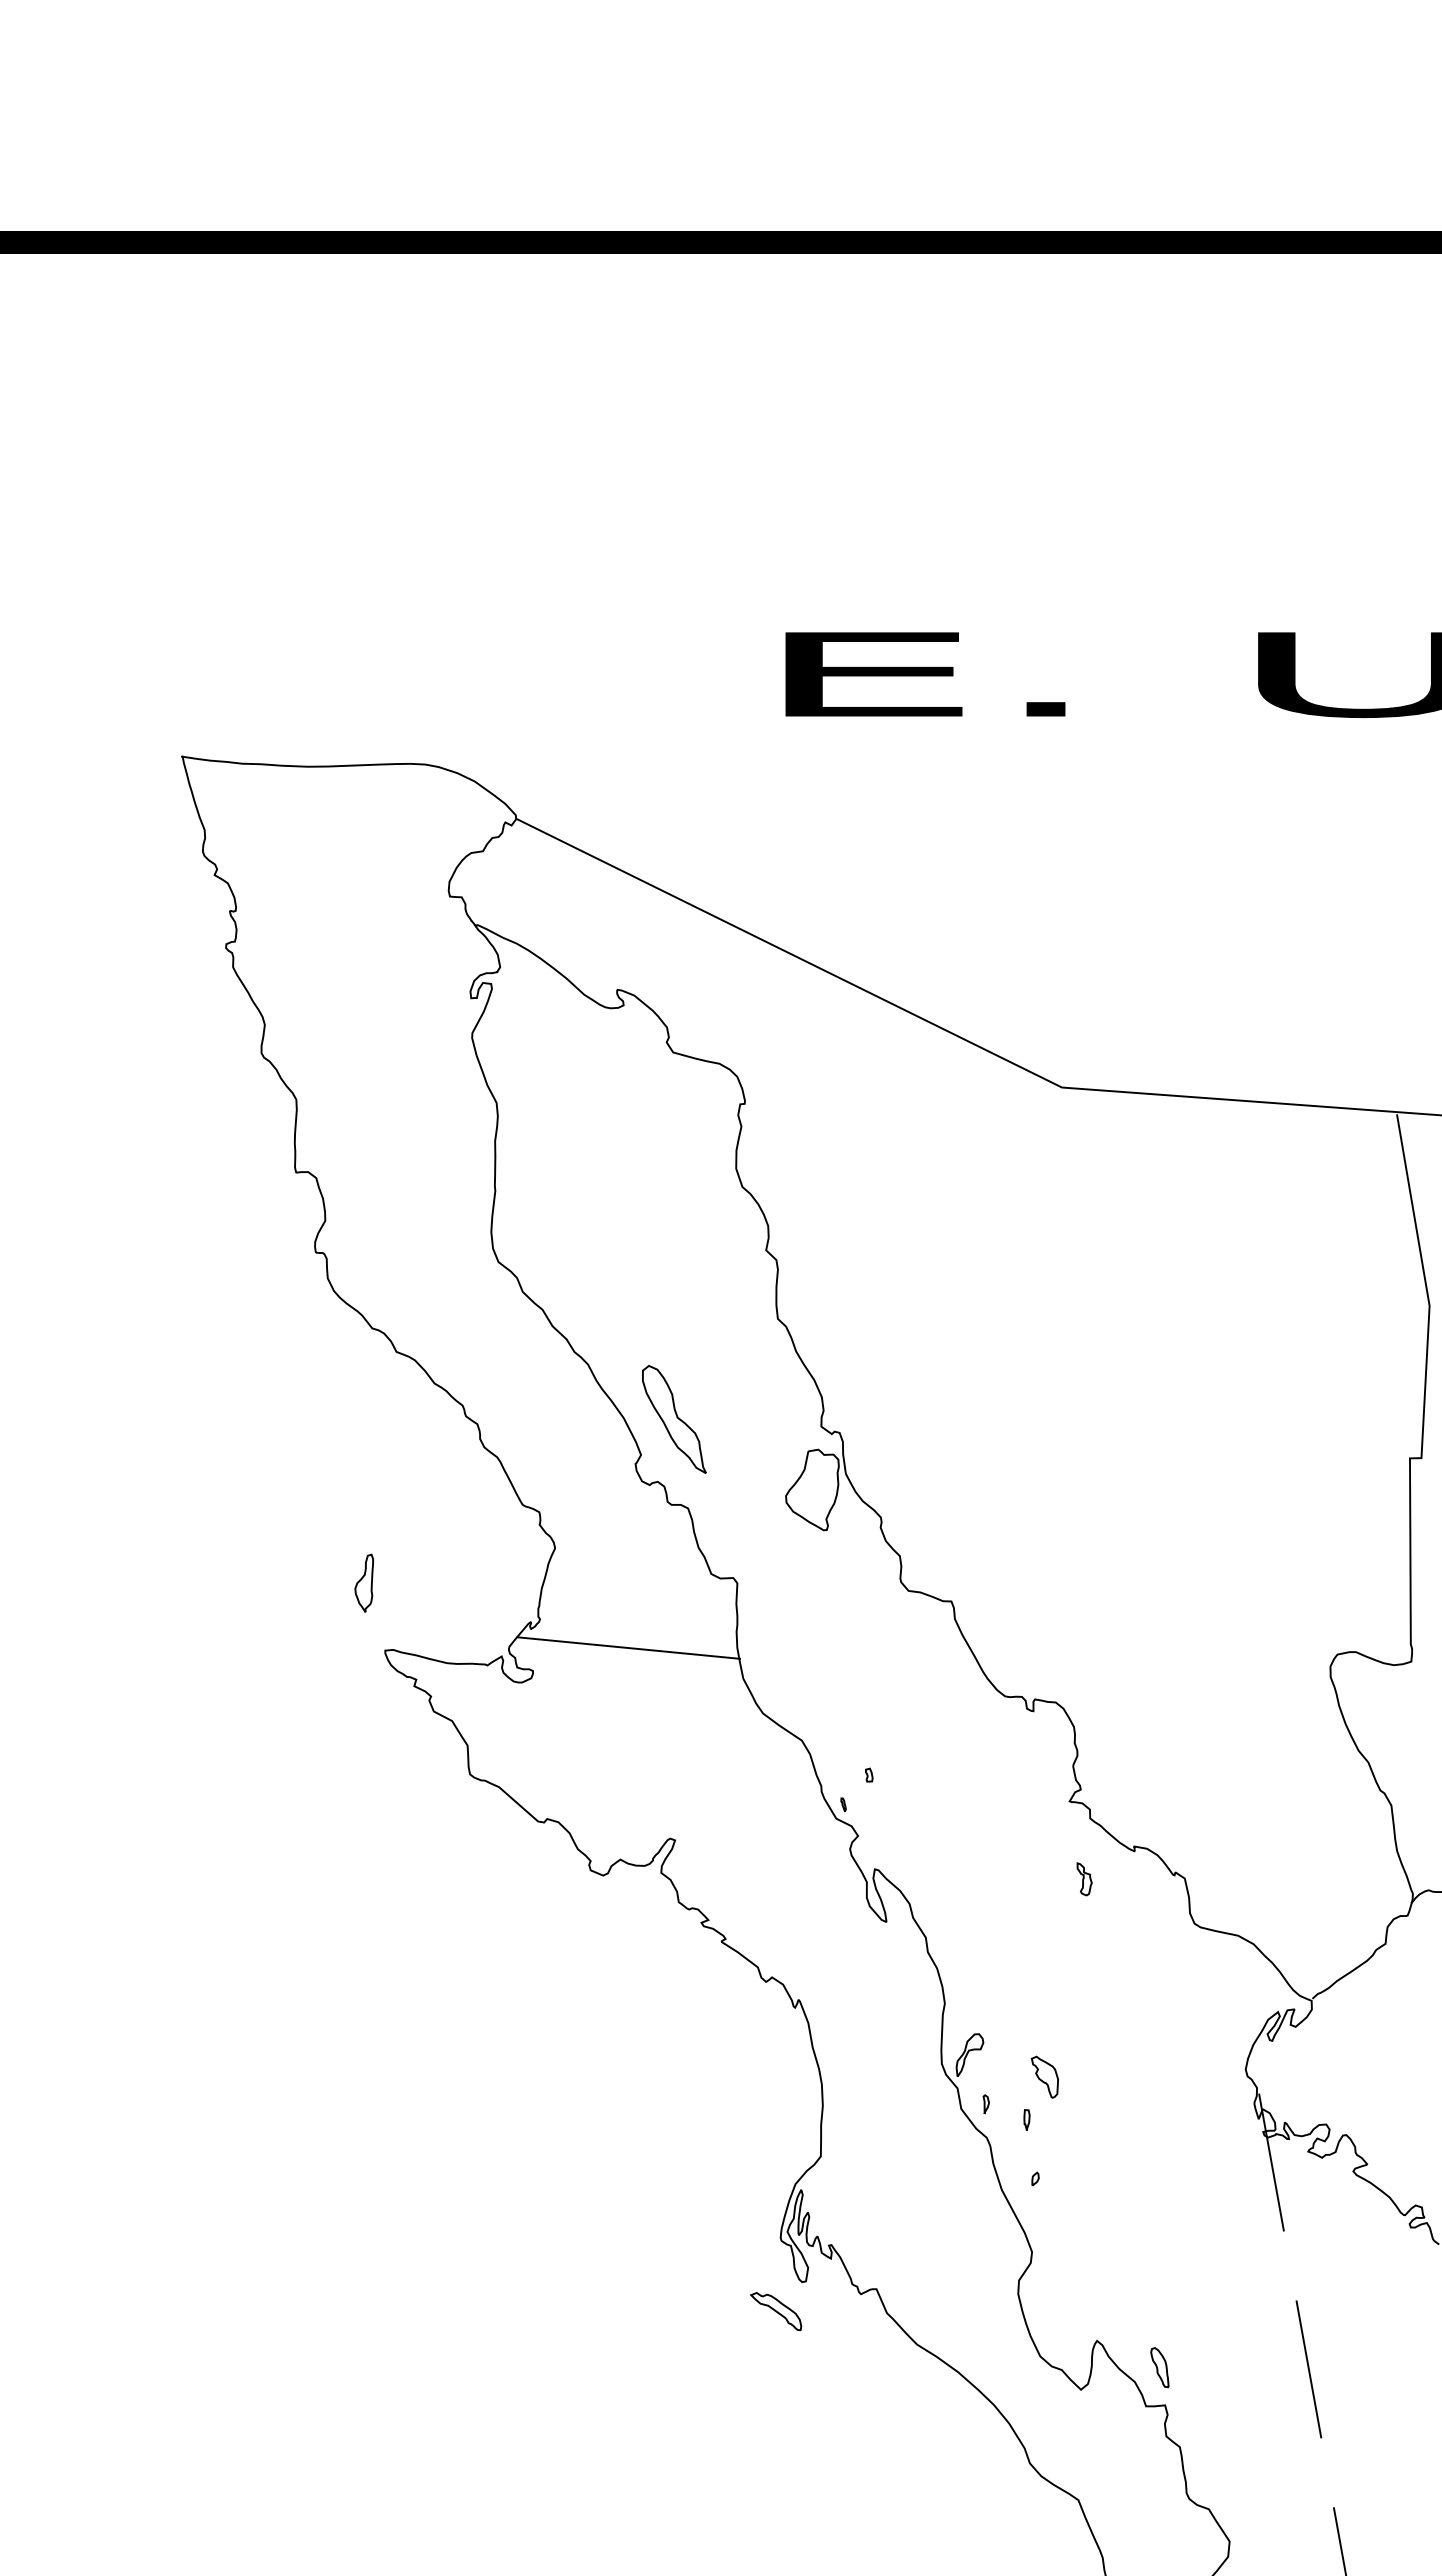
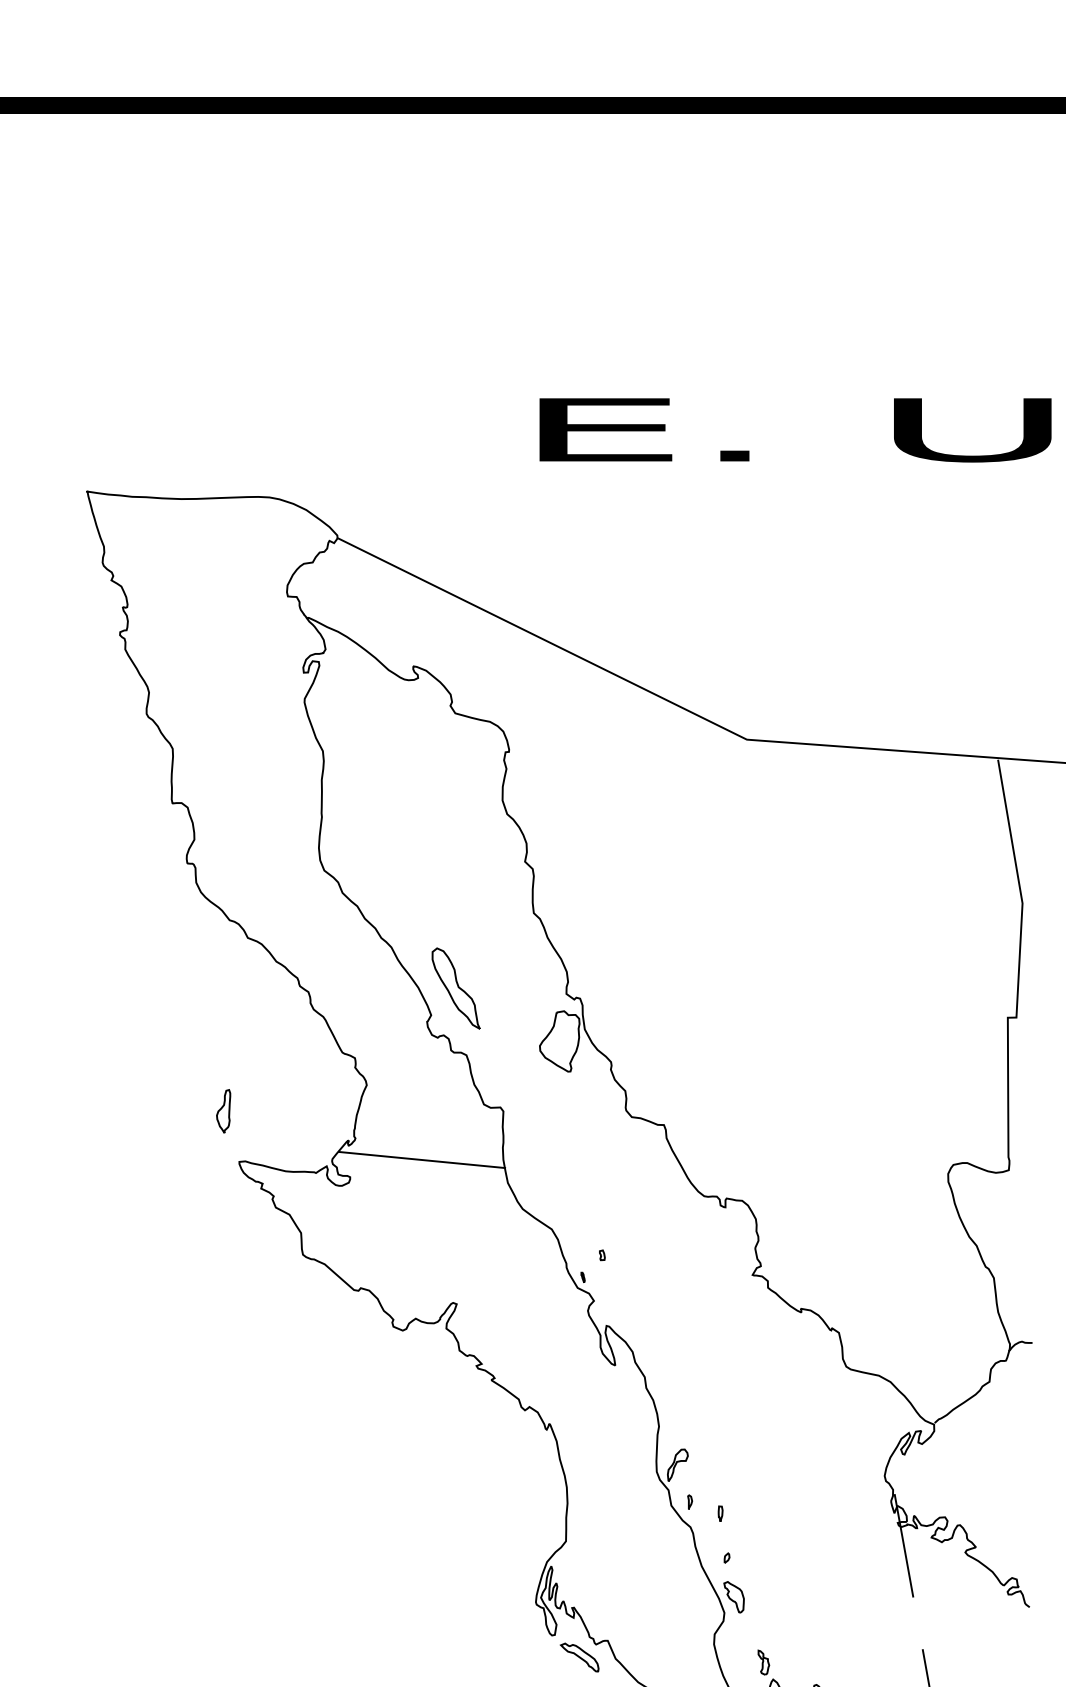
part: (1084, 1879) -> (763, 1662), moved
part: (1044, 2076) -> (733, 1596), moved
part: (776, 2311) -> (580, 1657), moved

